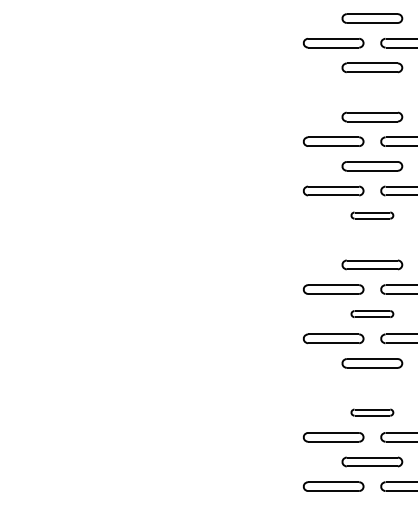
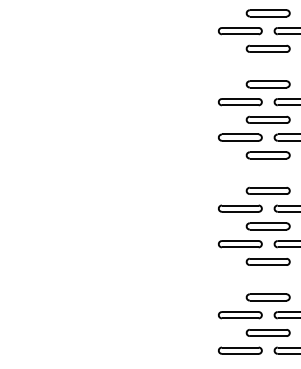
part: (372, 215) -> (268, 155), size x1.43
part: (372, 313) -> (268, 225), size x1.43
part: (372, 412) -> (268, 297), size x1.43

